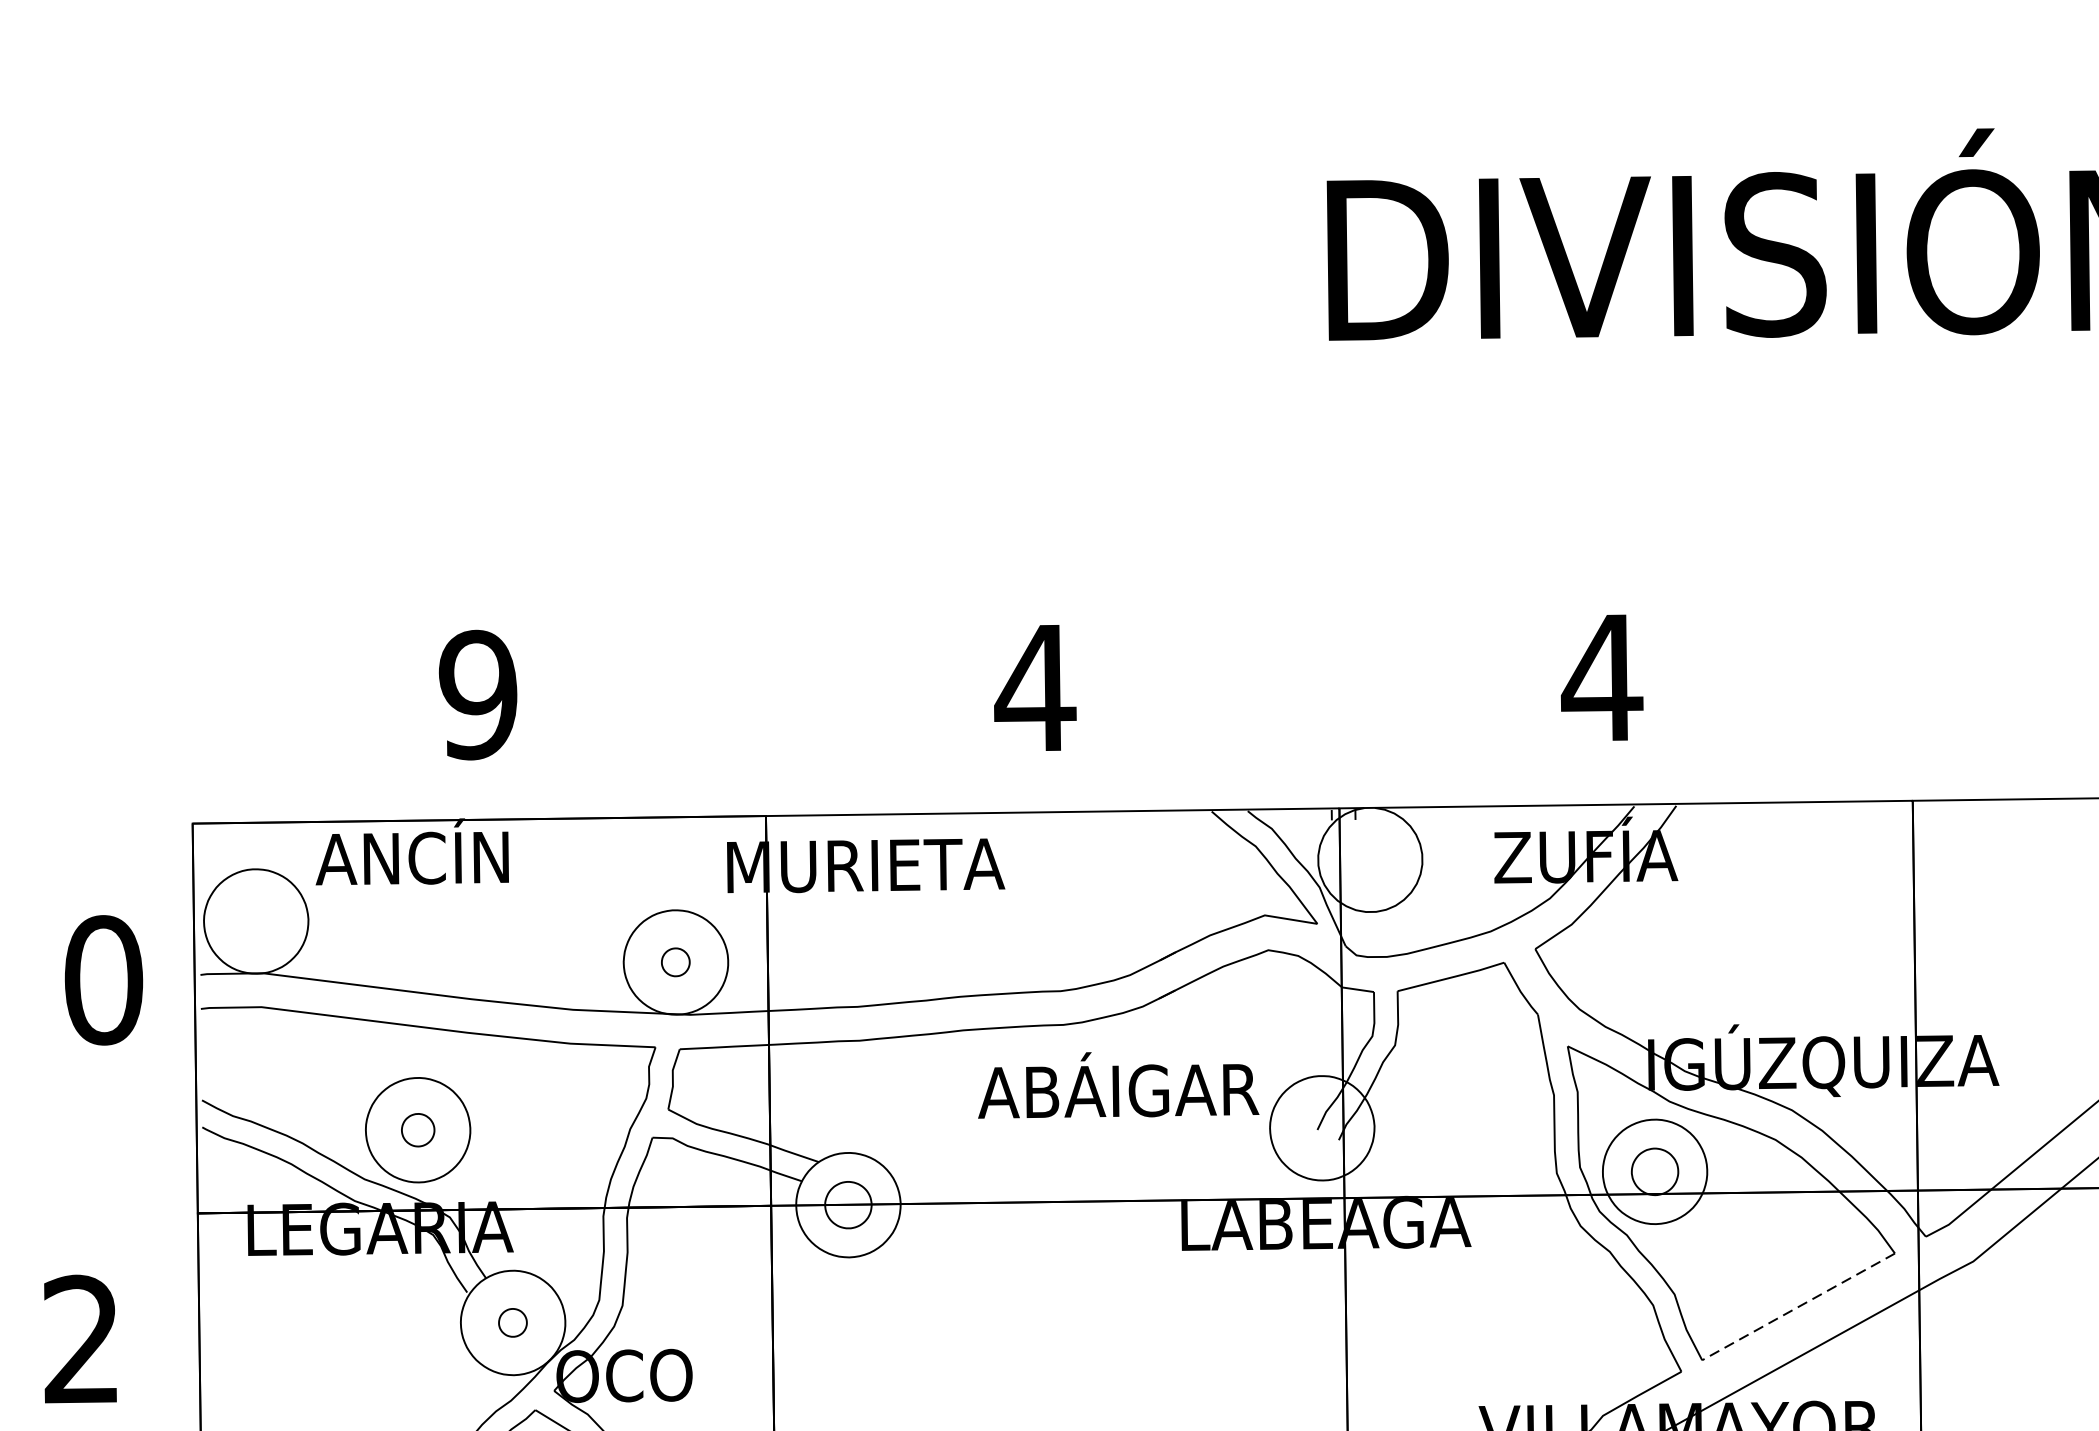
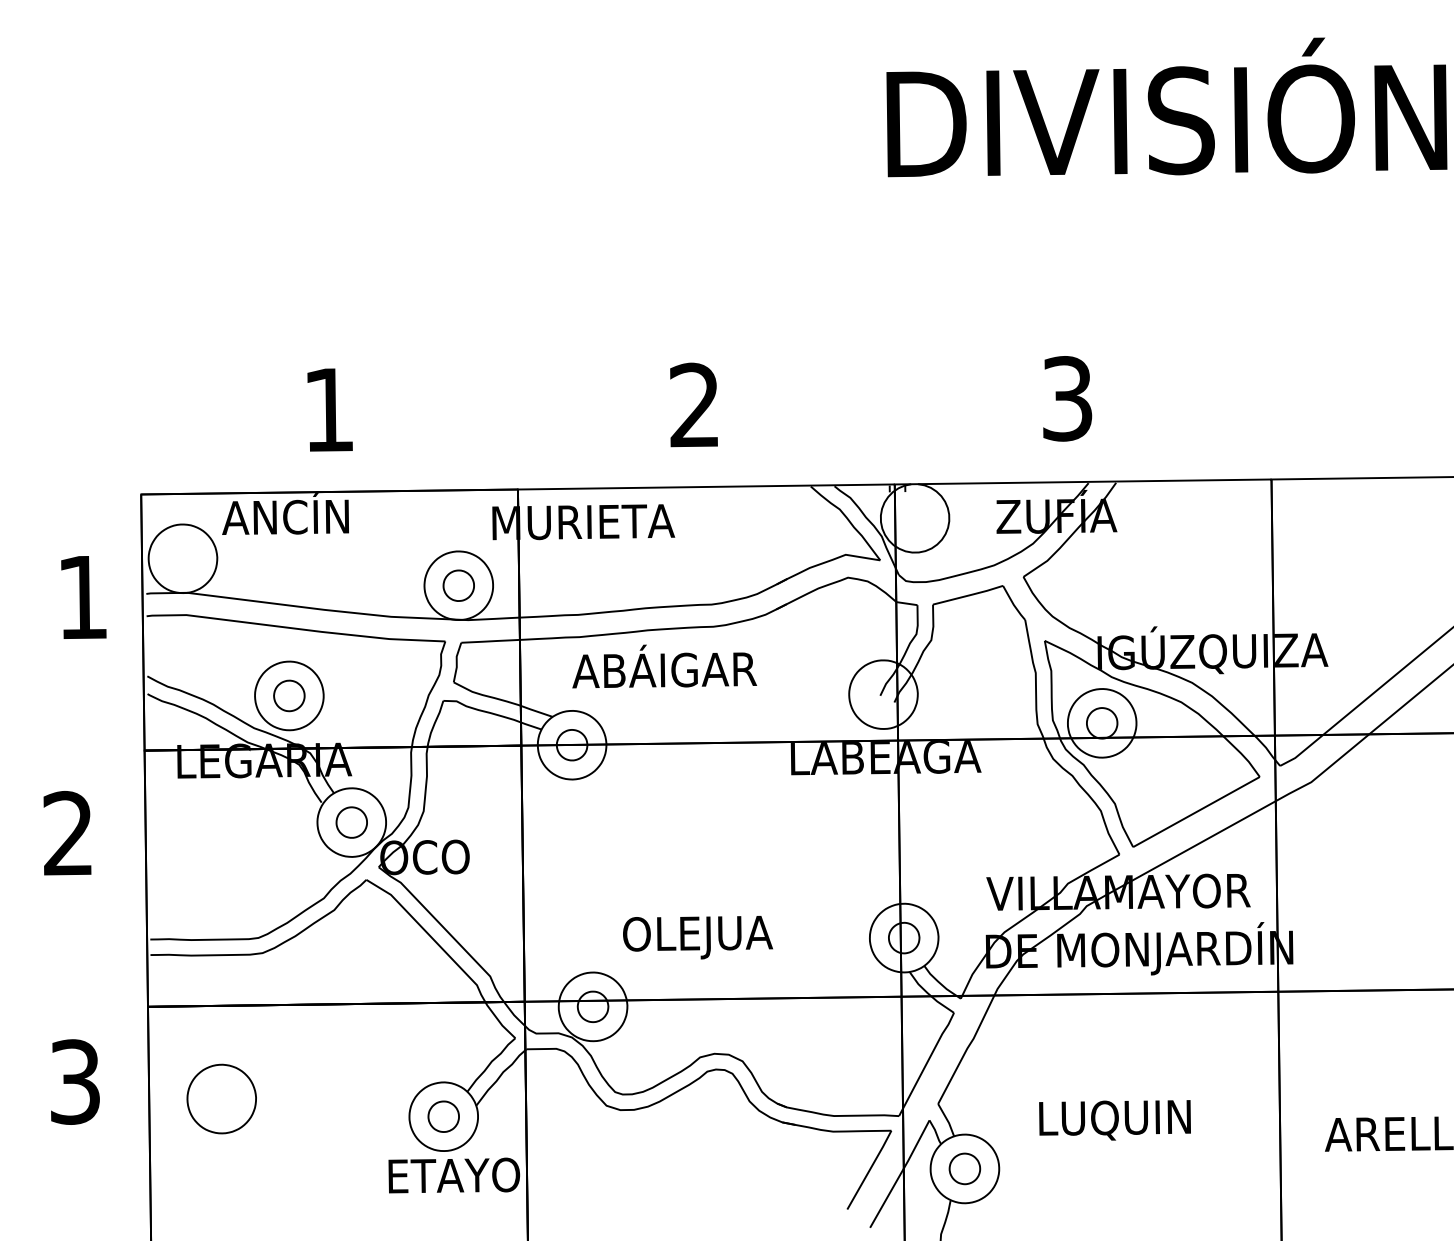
text: (1602, 677) -> (1067, 398), 4 -> 3
text: (1034, 686) -> (694, 404), 4 -> 2
text: (477, 694) -> (328, 409), 9 -> 1
part: (675, 962) -> (458, 585), size x1.67
text: (103, 980) -> (82, 597), 0 -> 1
text: (1118, 1085) -> (664, 666), moved
part: (418, 1129) -> (289, 695), size x1.43
line: (1798, 1307) -> (1196, 812), dashed -> solid
part: (512, 1322) -> (351, 822), size x1.67

